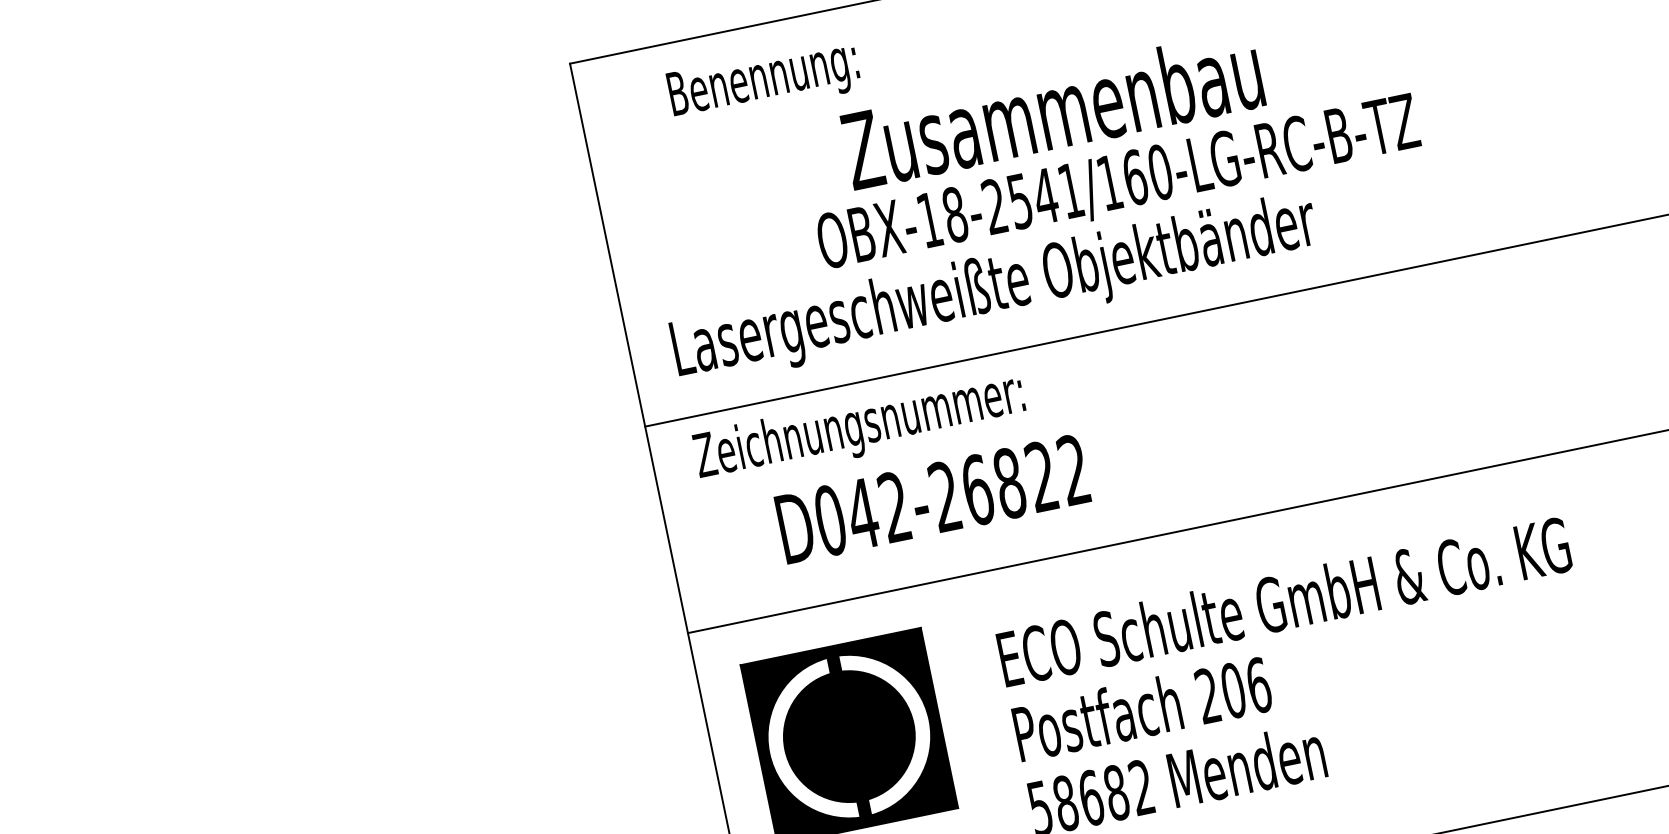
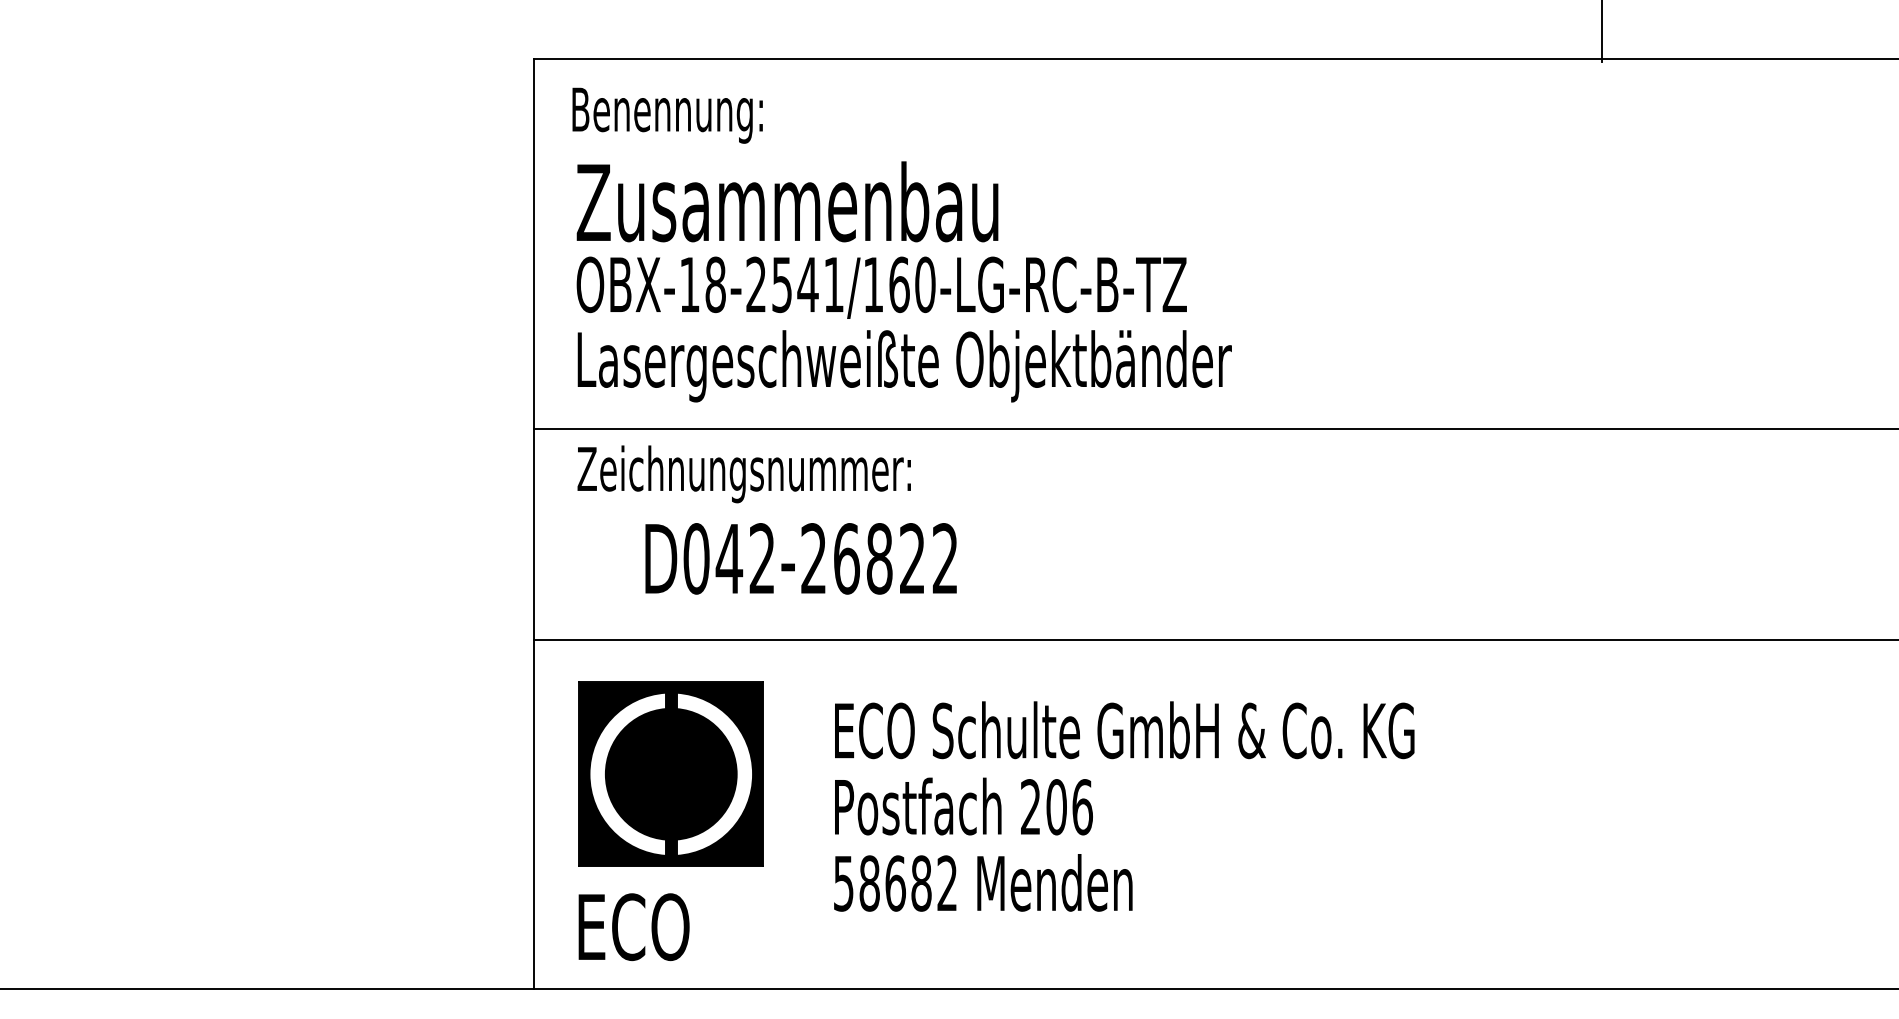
text: (763, 81) -> (667, 115), moved
text: (1052, 109) -> (787, 201), moved
text: (1118, 183) -> (881, 287), moved

